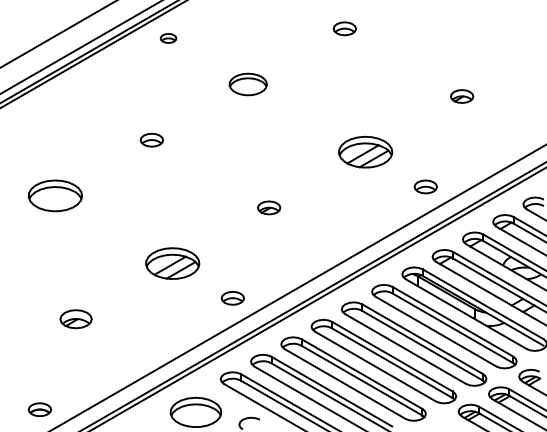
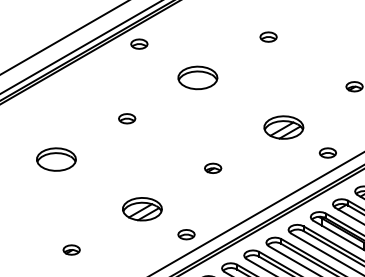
part: (168, 38) -> (139, 44), size x1.43
part: (247, 84) -> (197, 77), size x1.43
part: (76, 319) -> (71, 250), size x0.71

